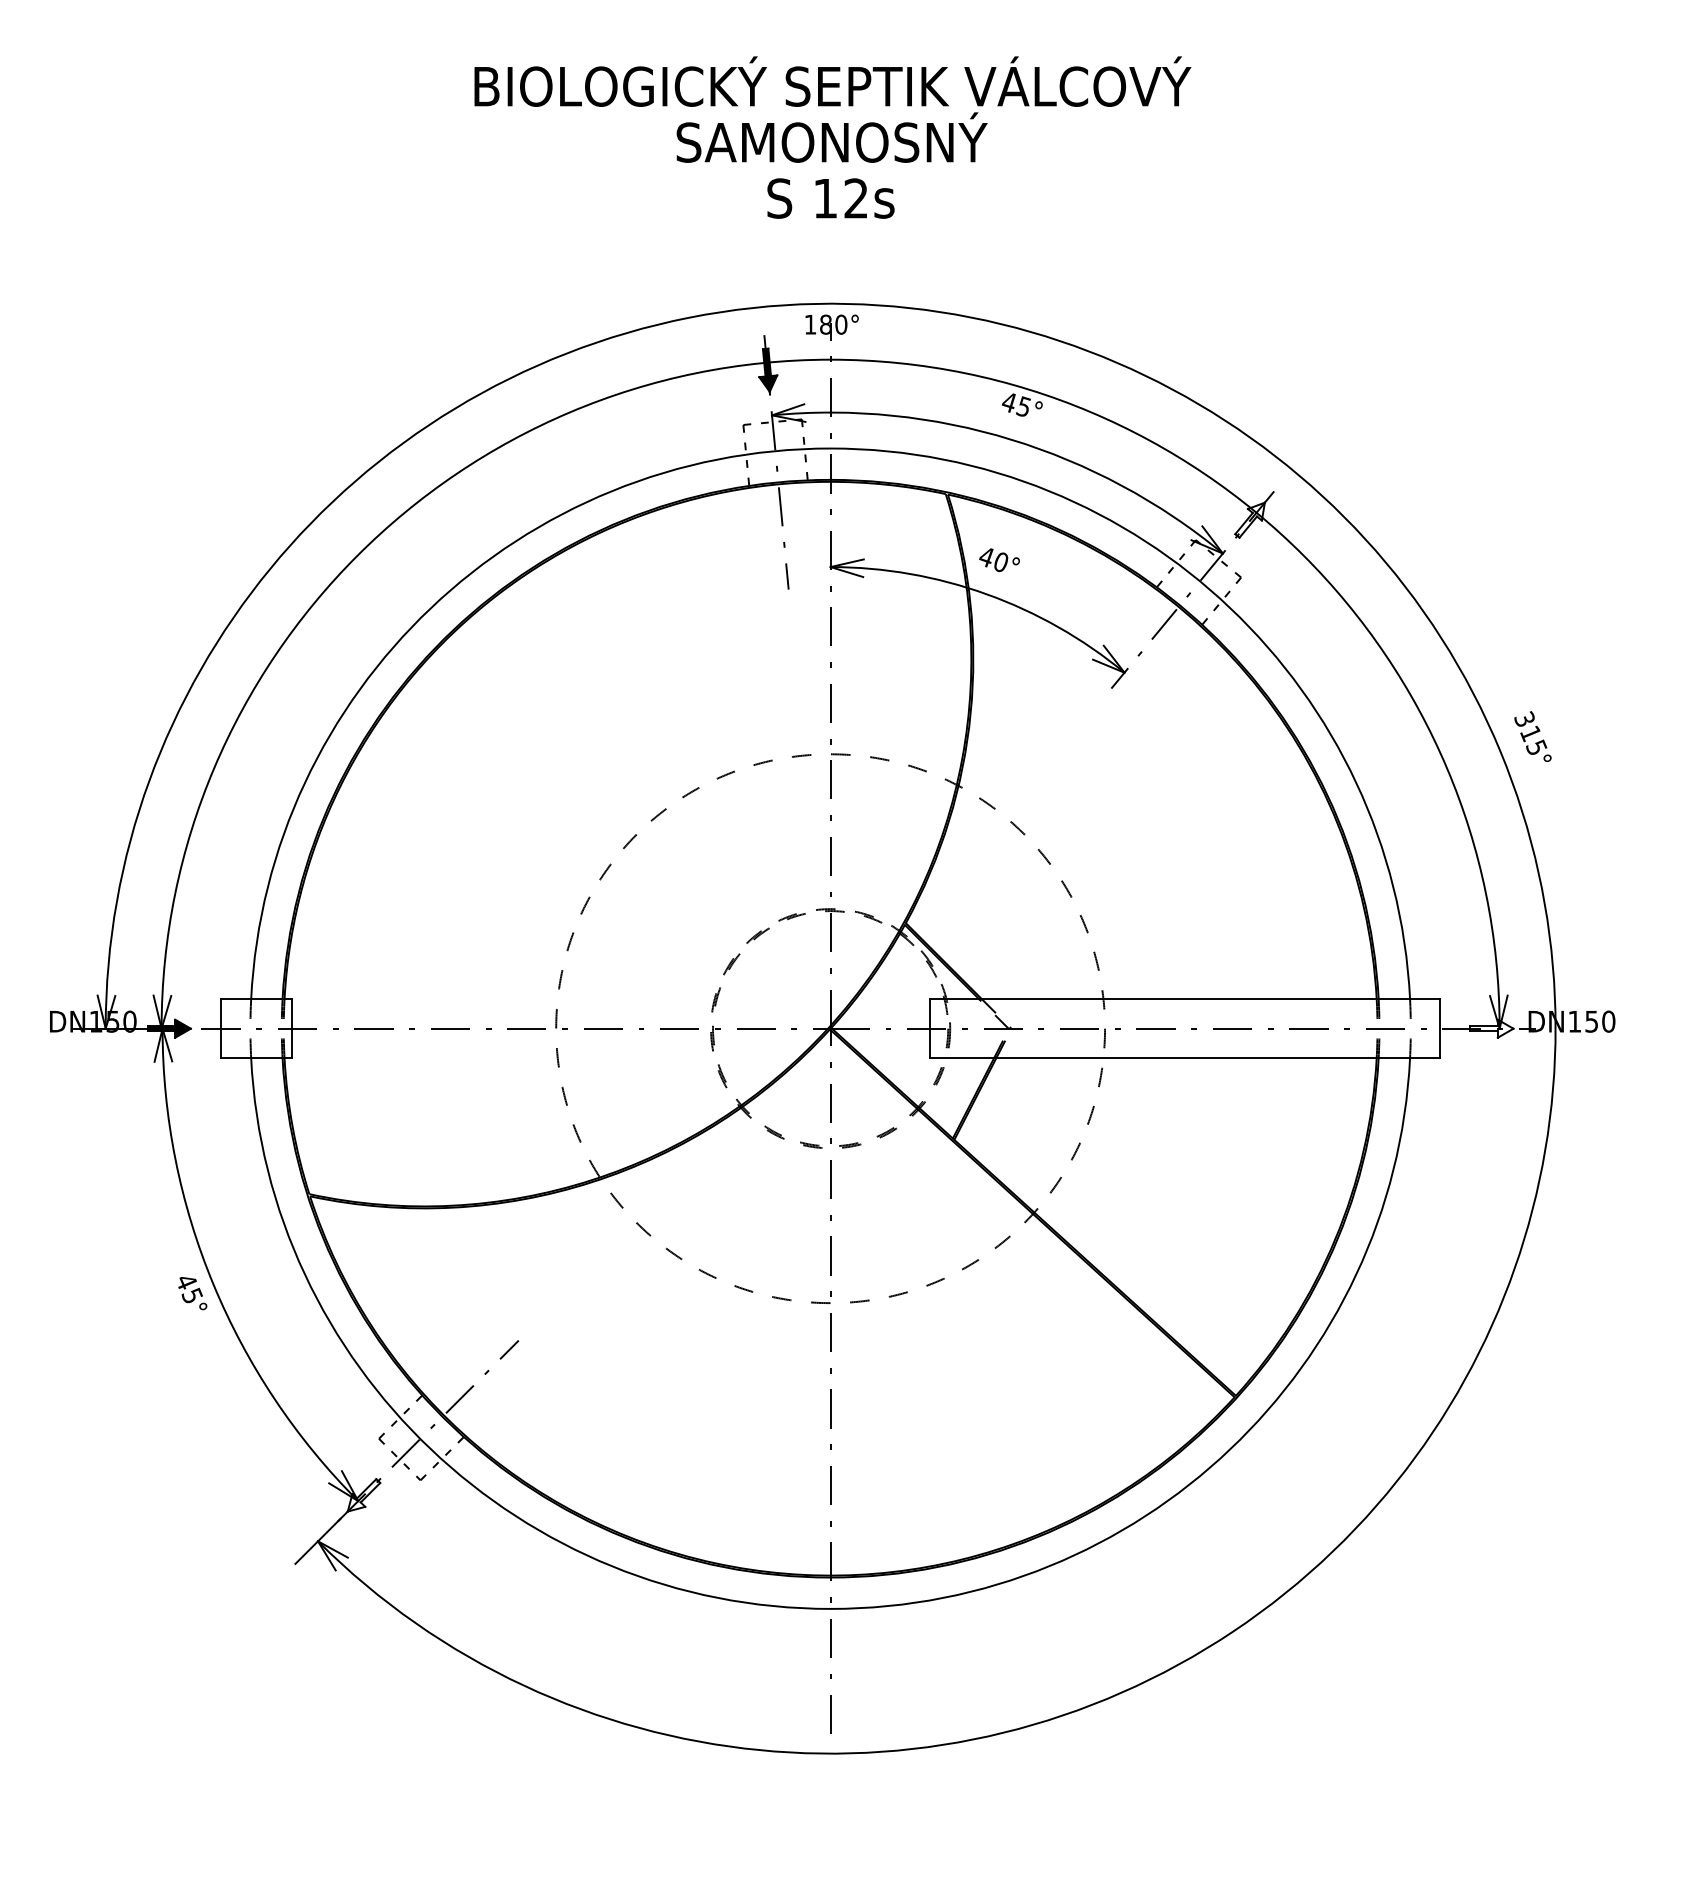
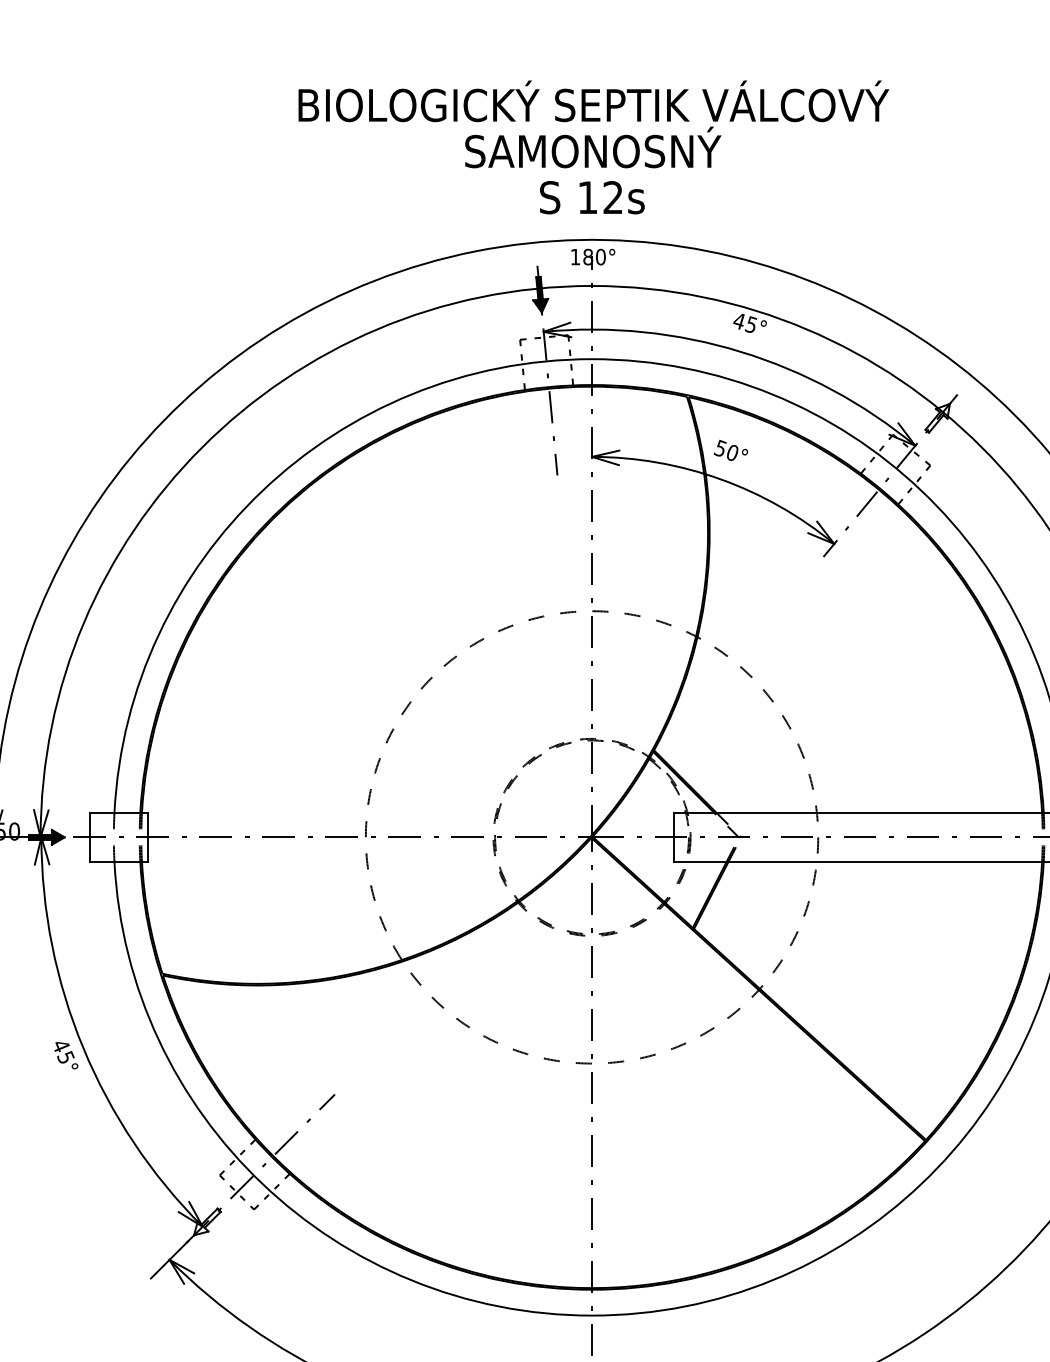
text: (832, 137) -> (593, 147), moved
text: (985, 556) -> (719, 448), 40° -> 50°

